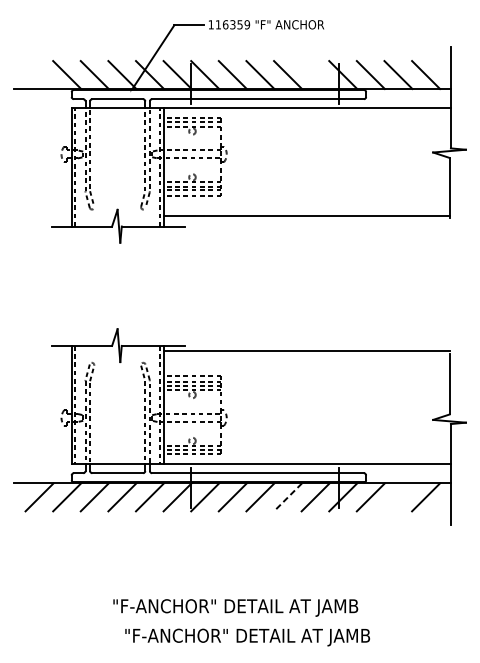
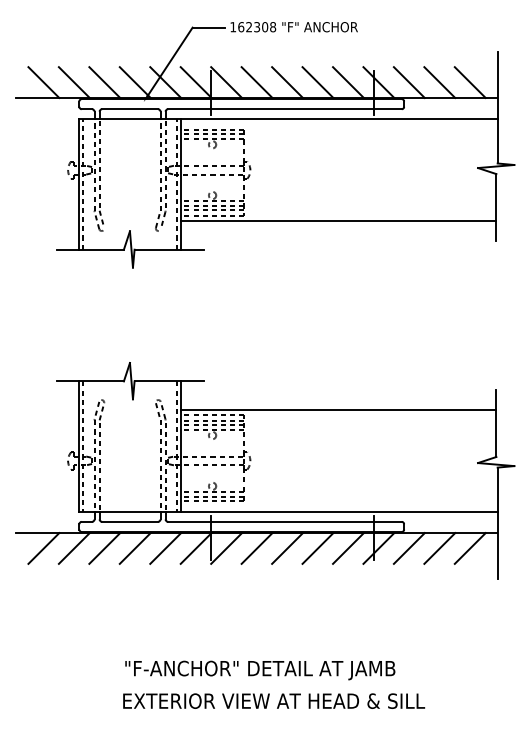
text: (233, 25) -> (257, 27), 116359 -> 162308
line: (39, 74) -> (43, 82), added
line: (315, 74) -> (348, 82), added
line: (306, 215) -> (338, 220), moved
line: (306, 351) -> (338, 410), moved
line: (287, 497) -> (317, 548), dashed -> solid
line: (398, 497) -> (439, 548), added
text: (248, 636) -> (274, 702), "F-ANCHOR" DETAIL AT JAMB -> EXTERIOR VIEW AT HEAD & SILL

